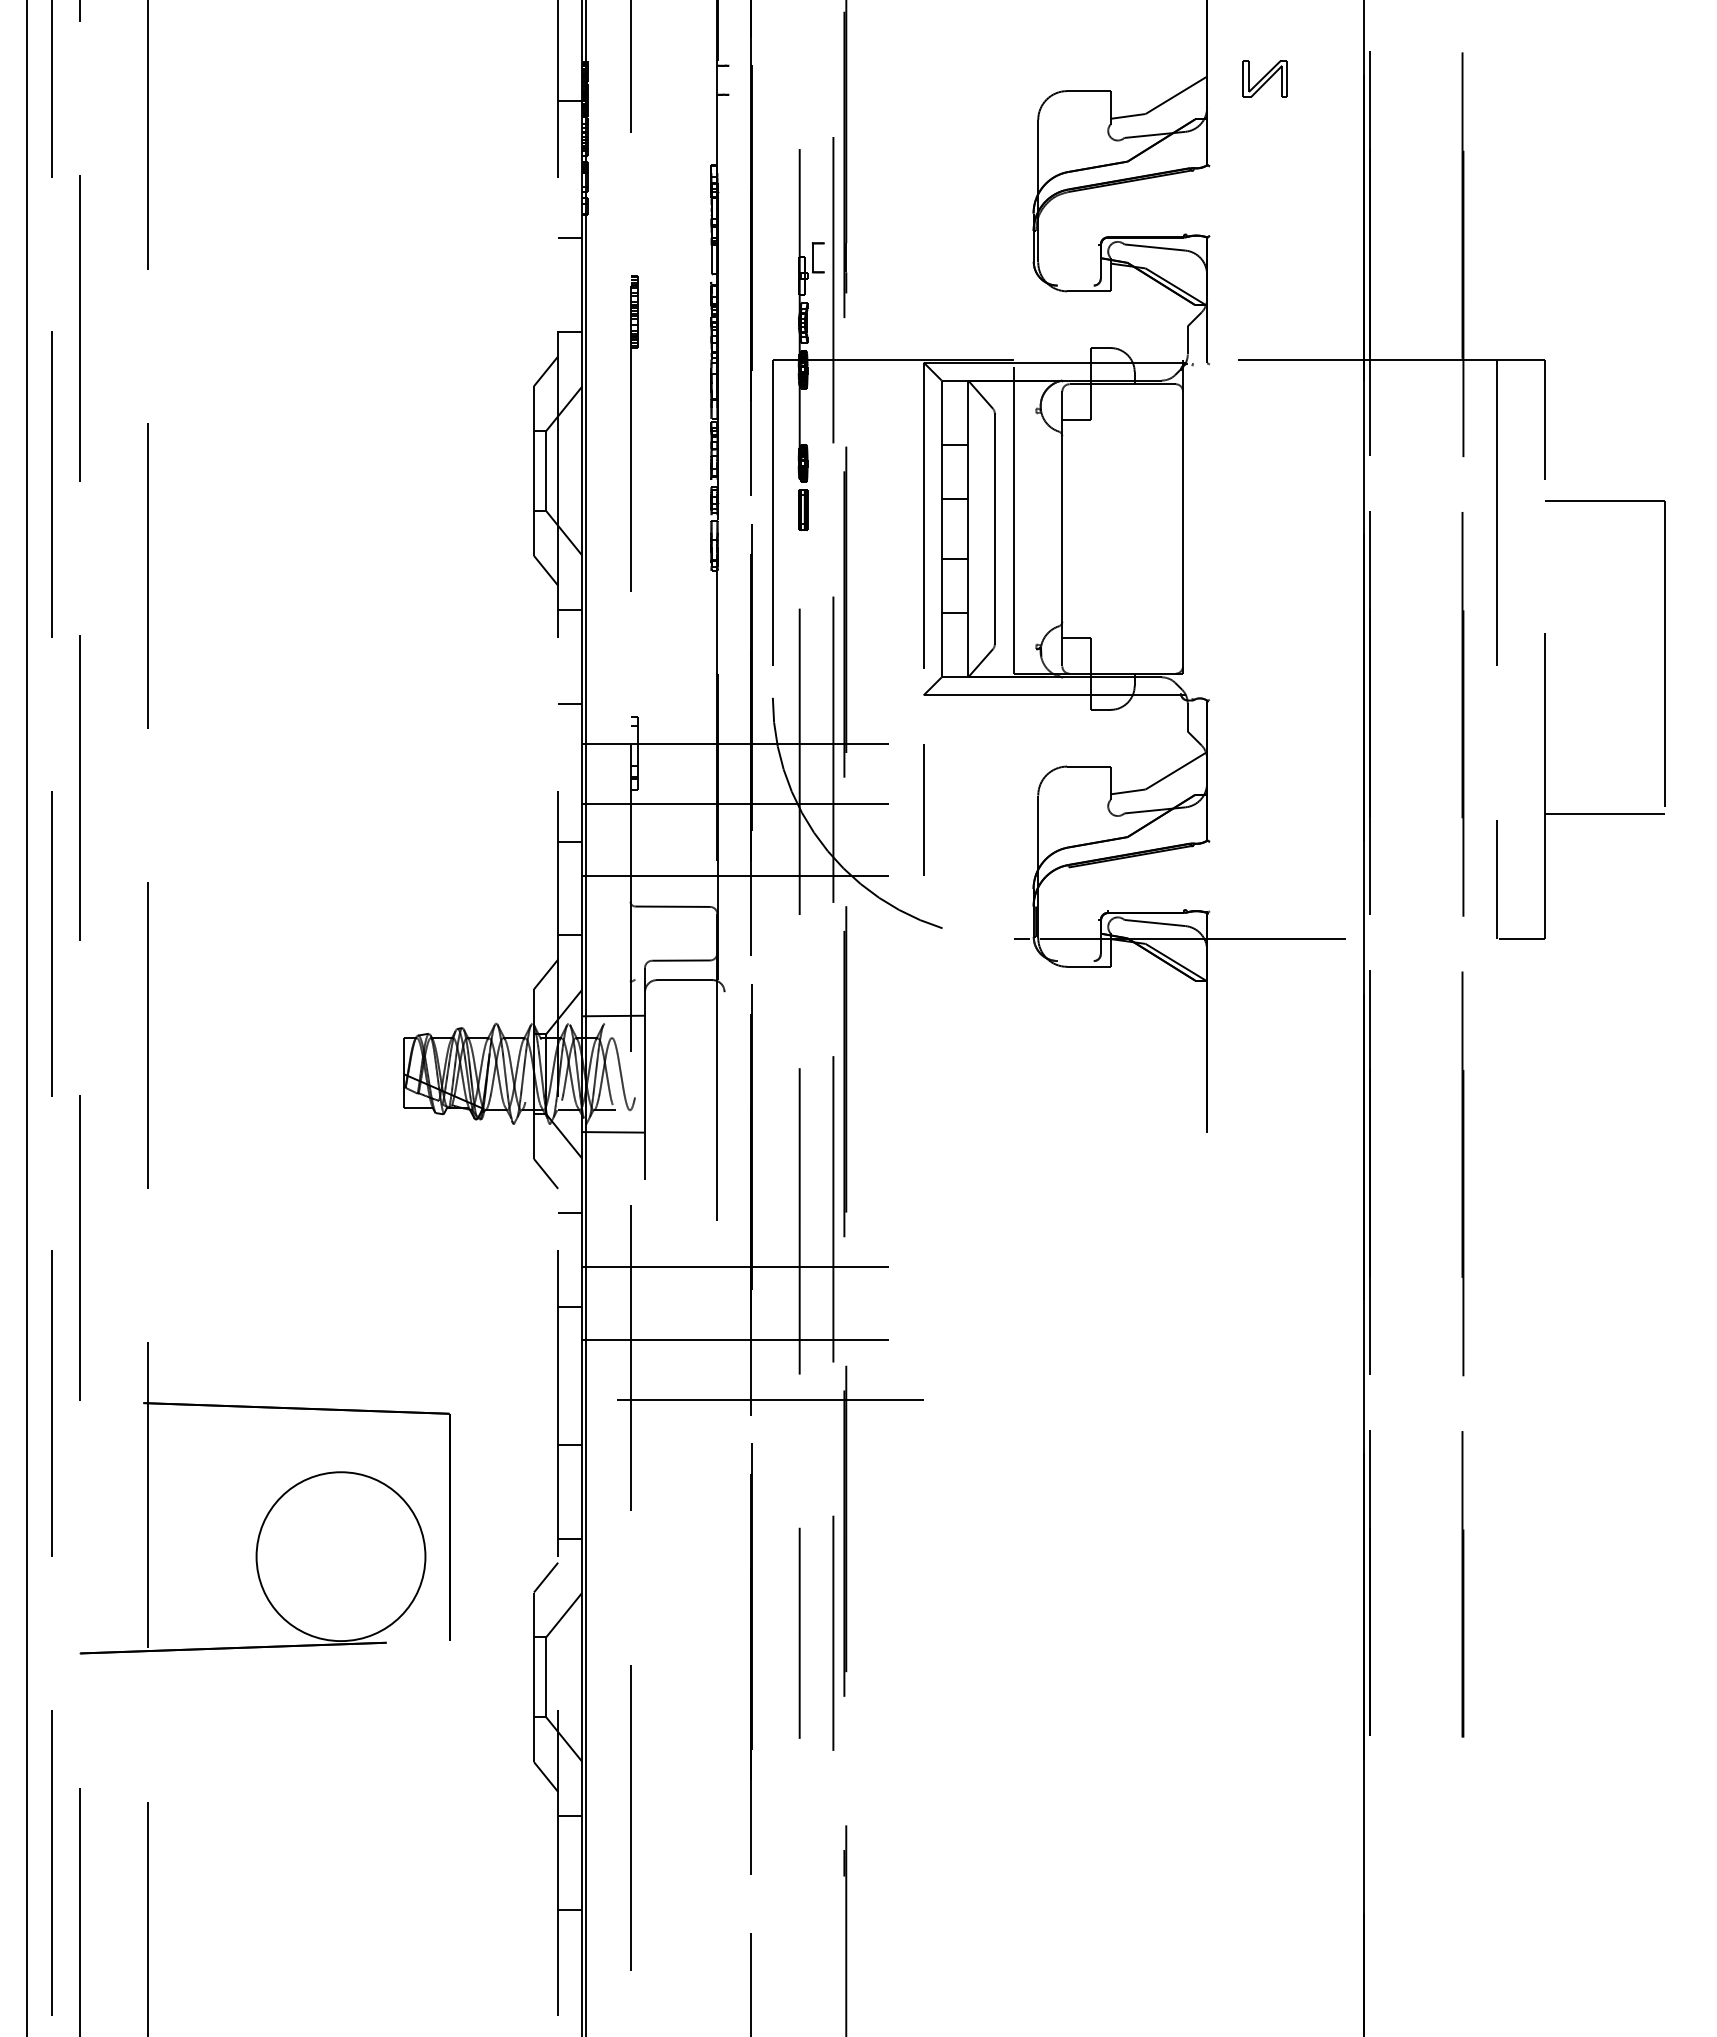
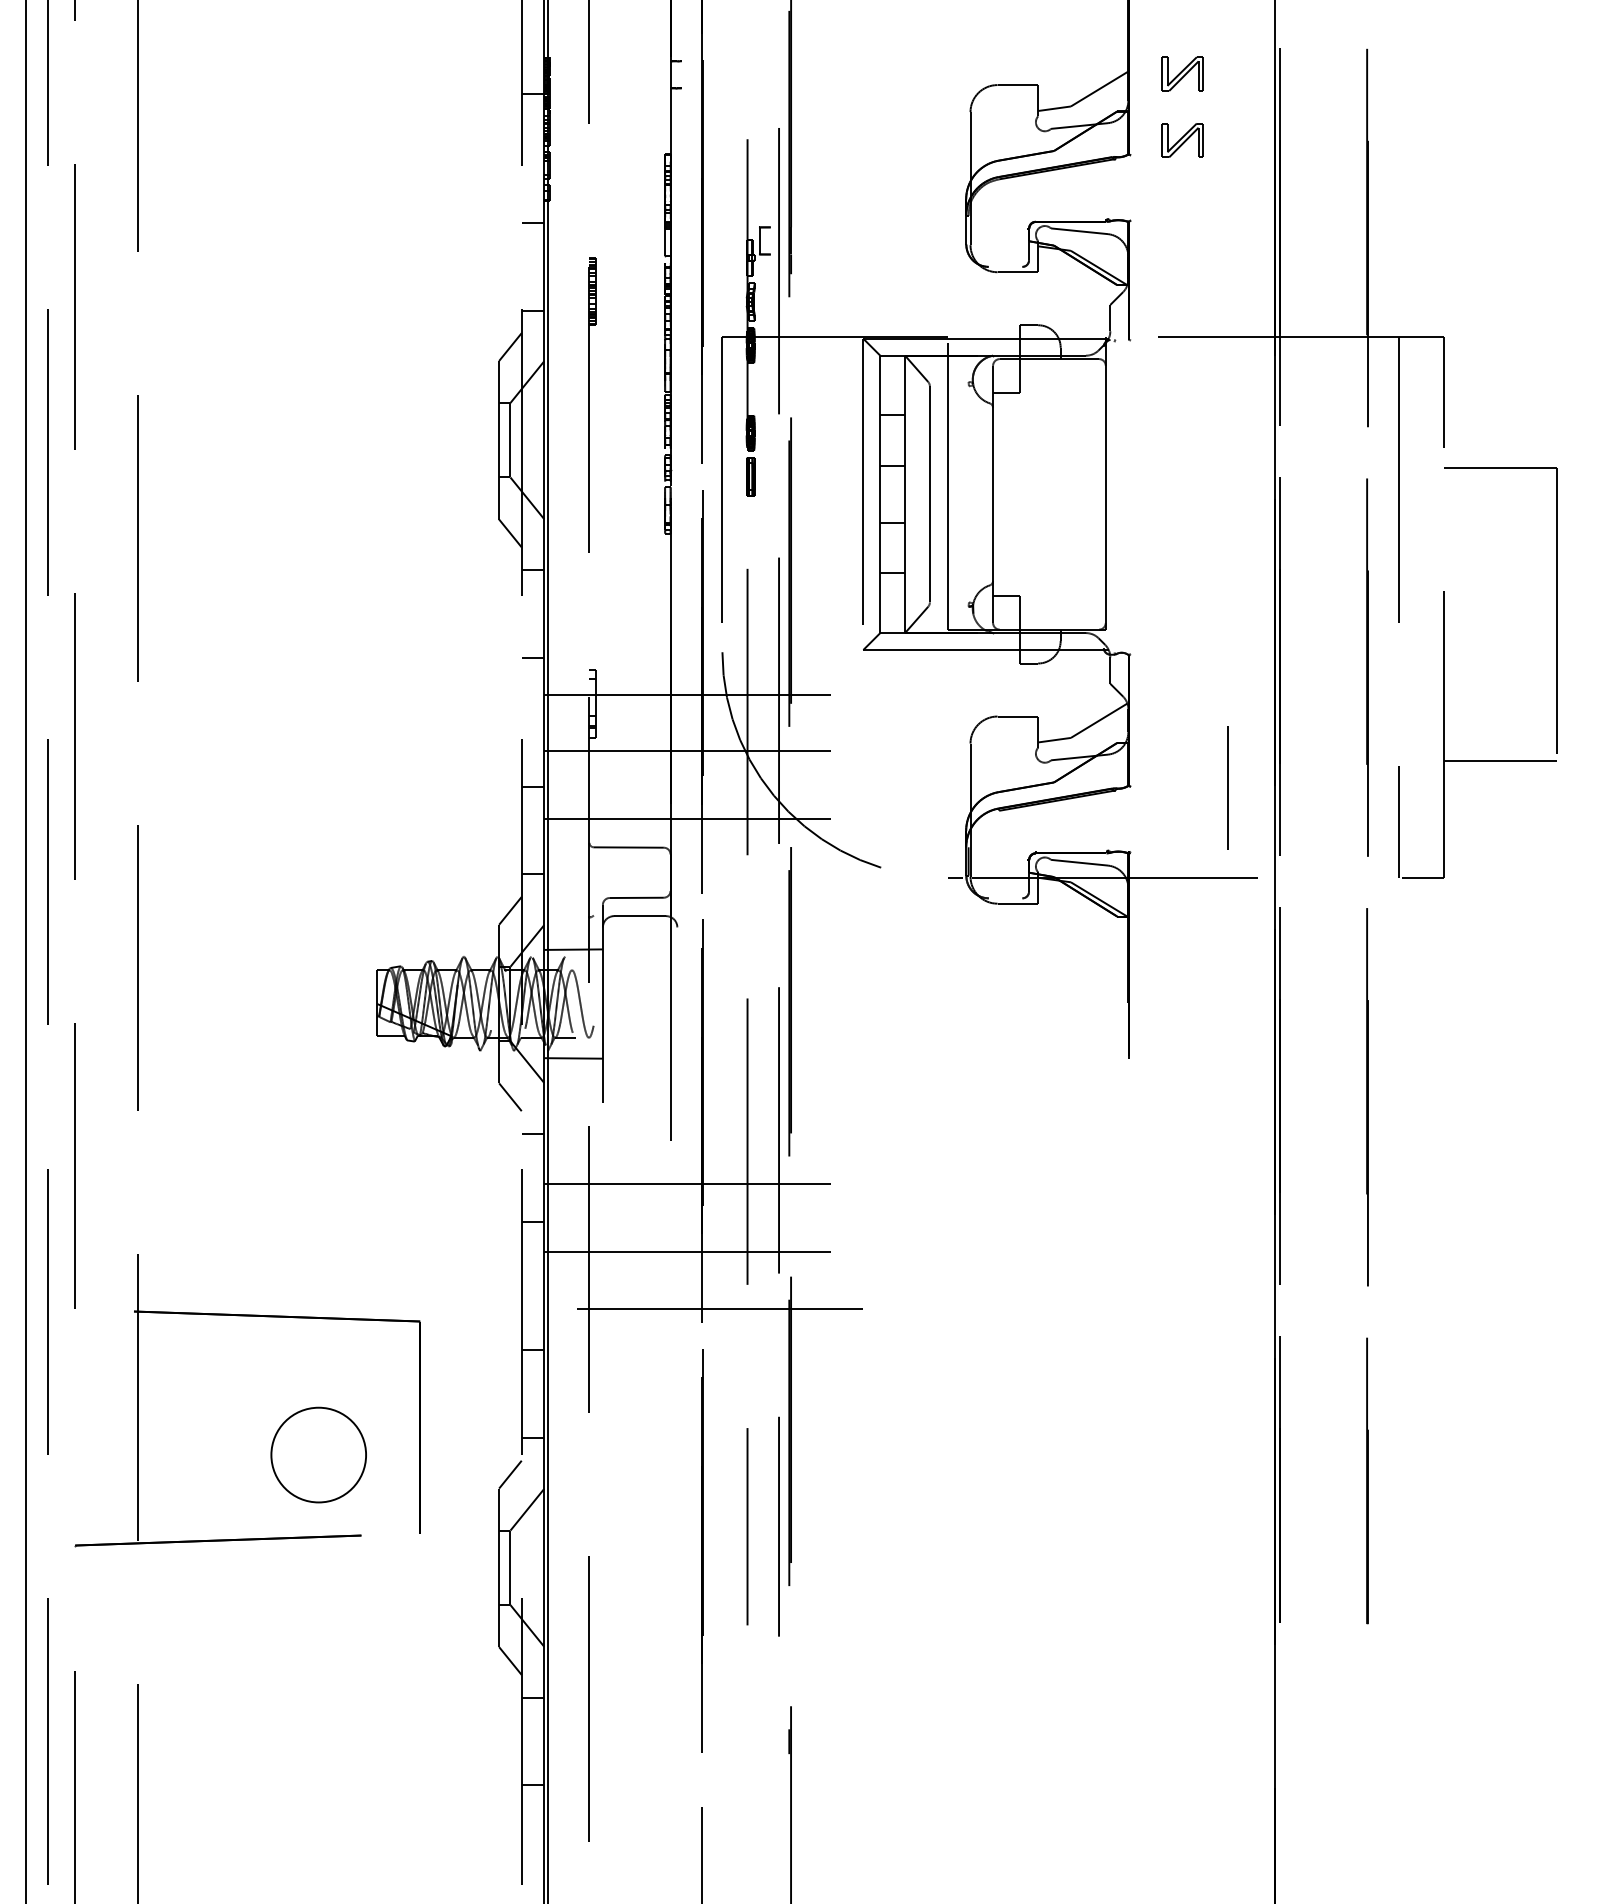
part: (1264, 149) -> (1182, 139), added
line: (923, 809) -> (1227, 787), moved
circle: (340, 1556) -> (318, 1454), size x0.6

